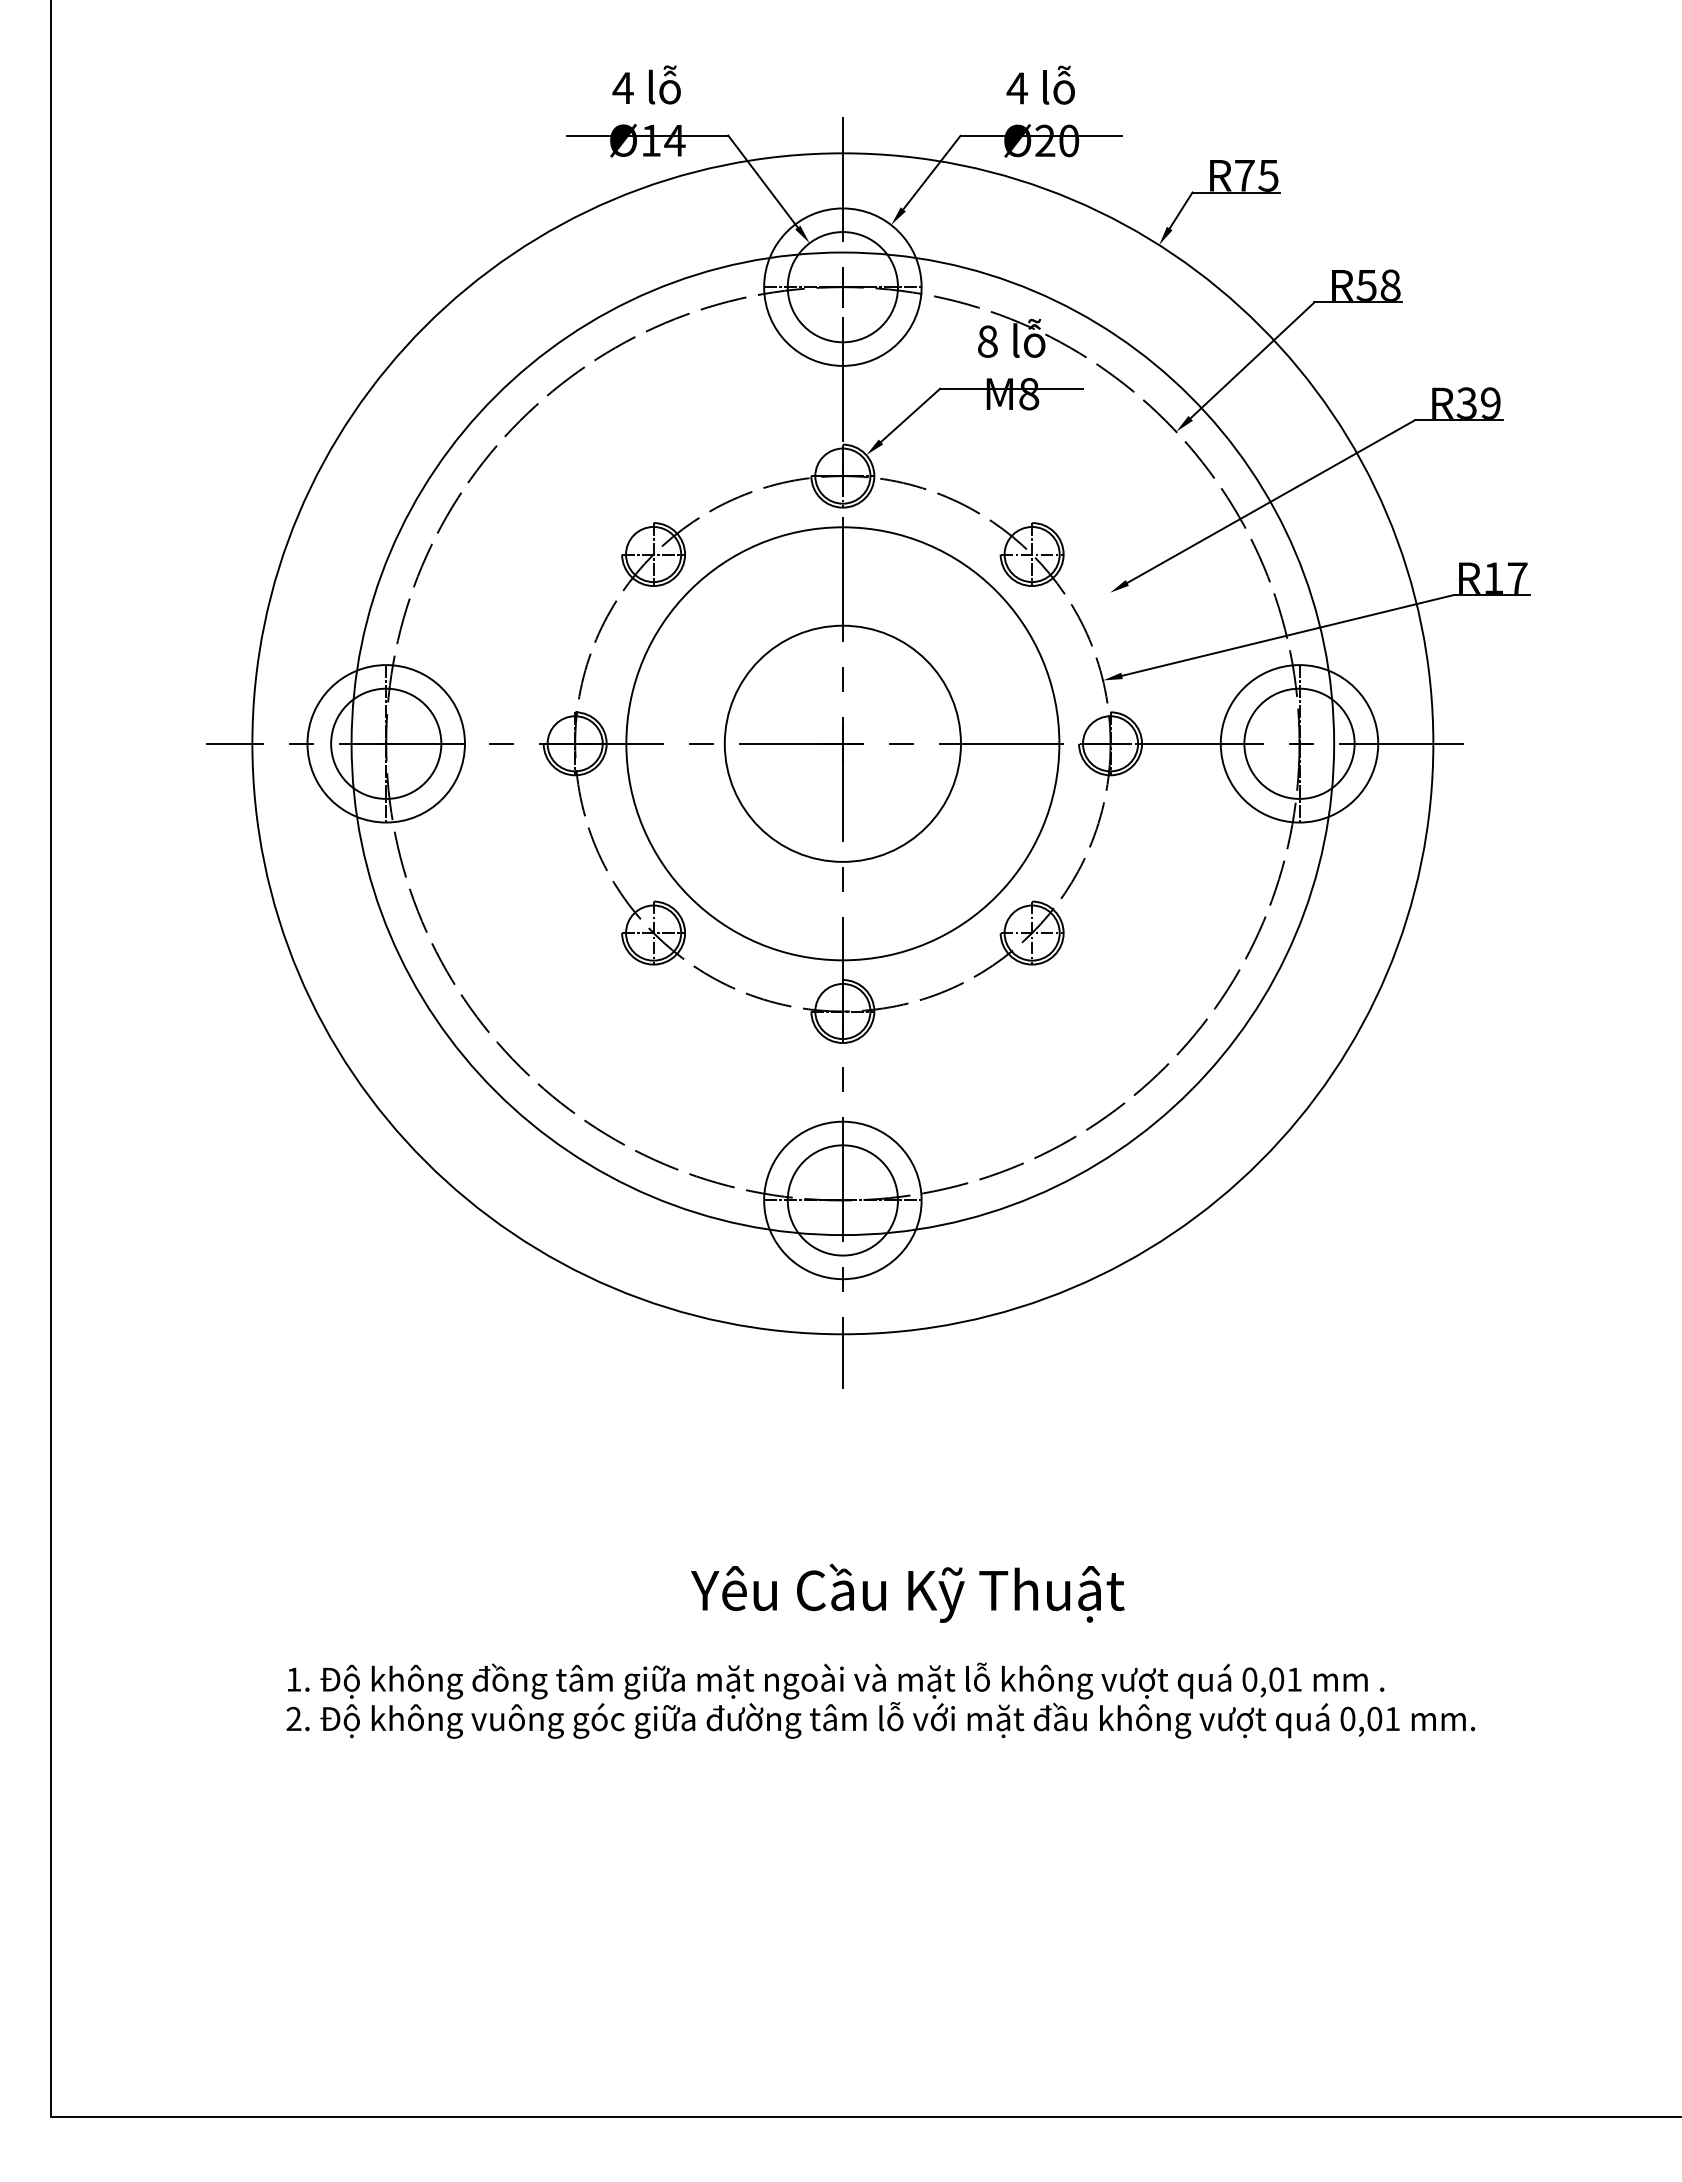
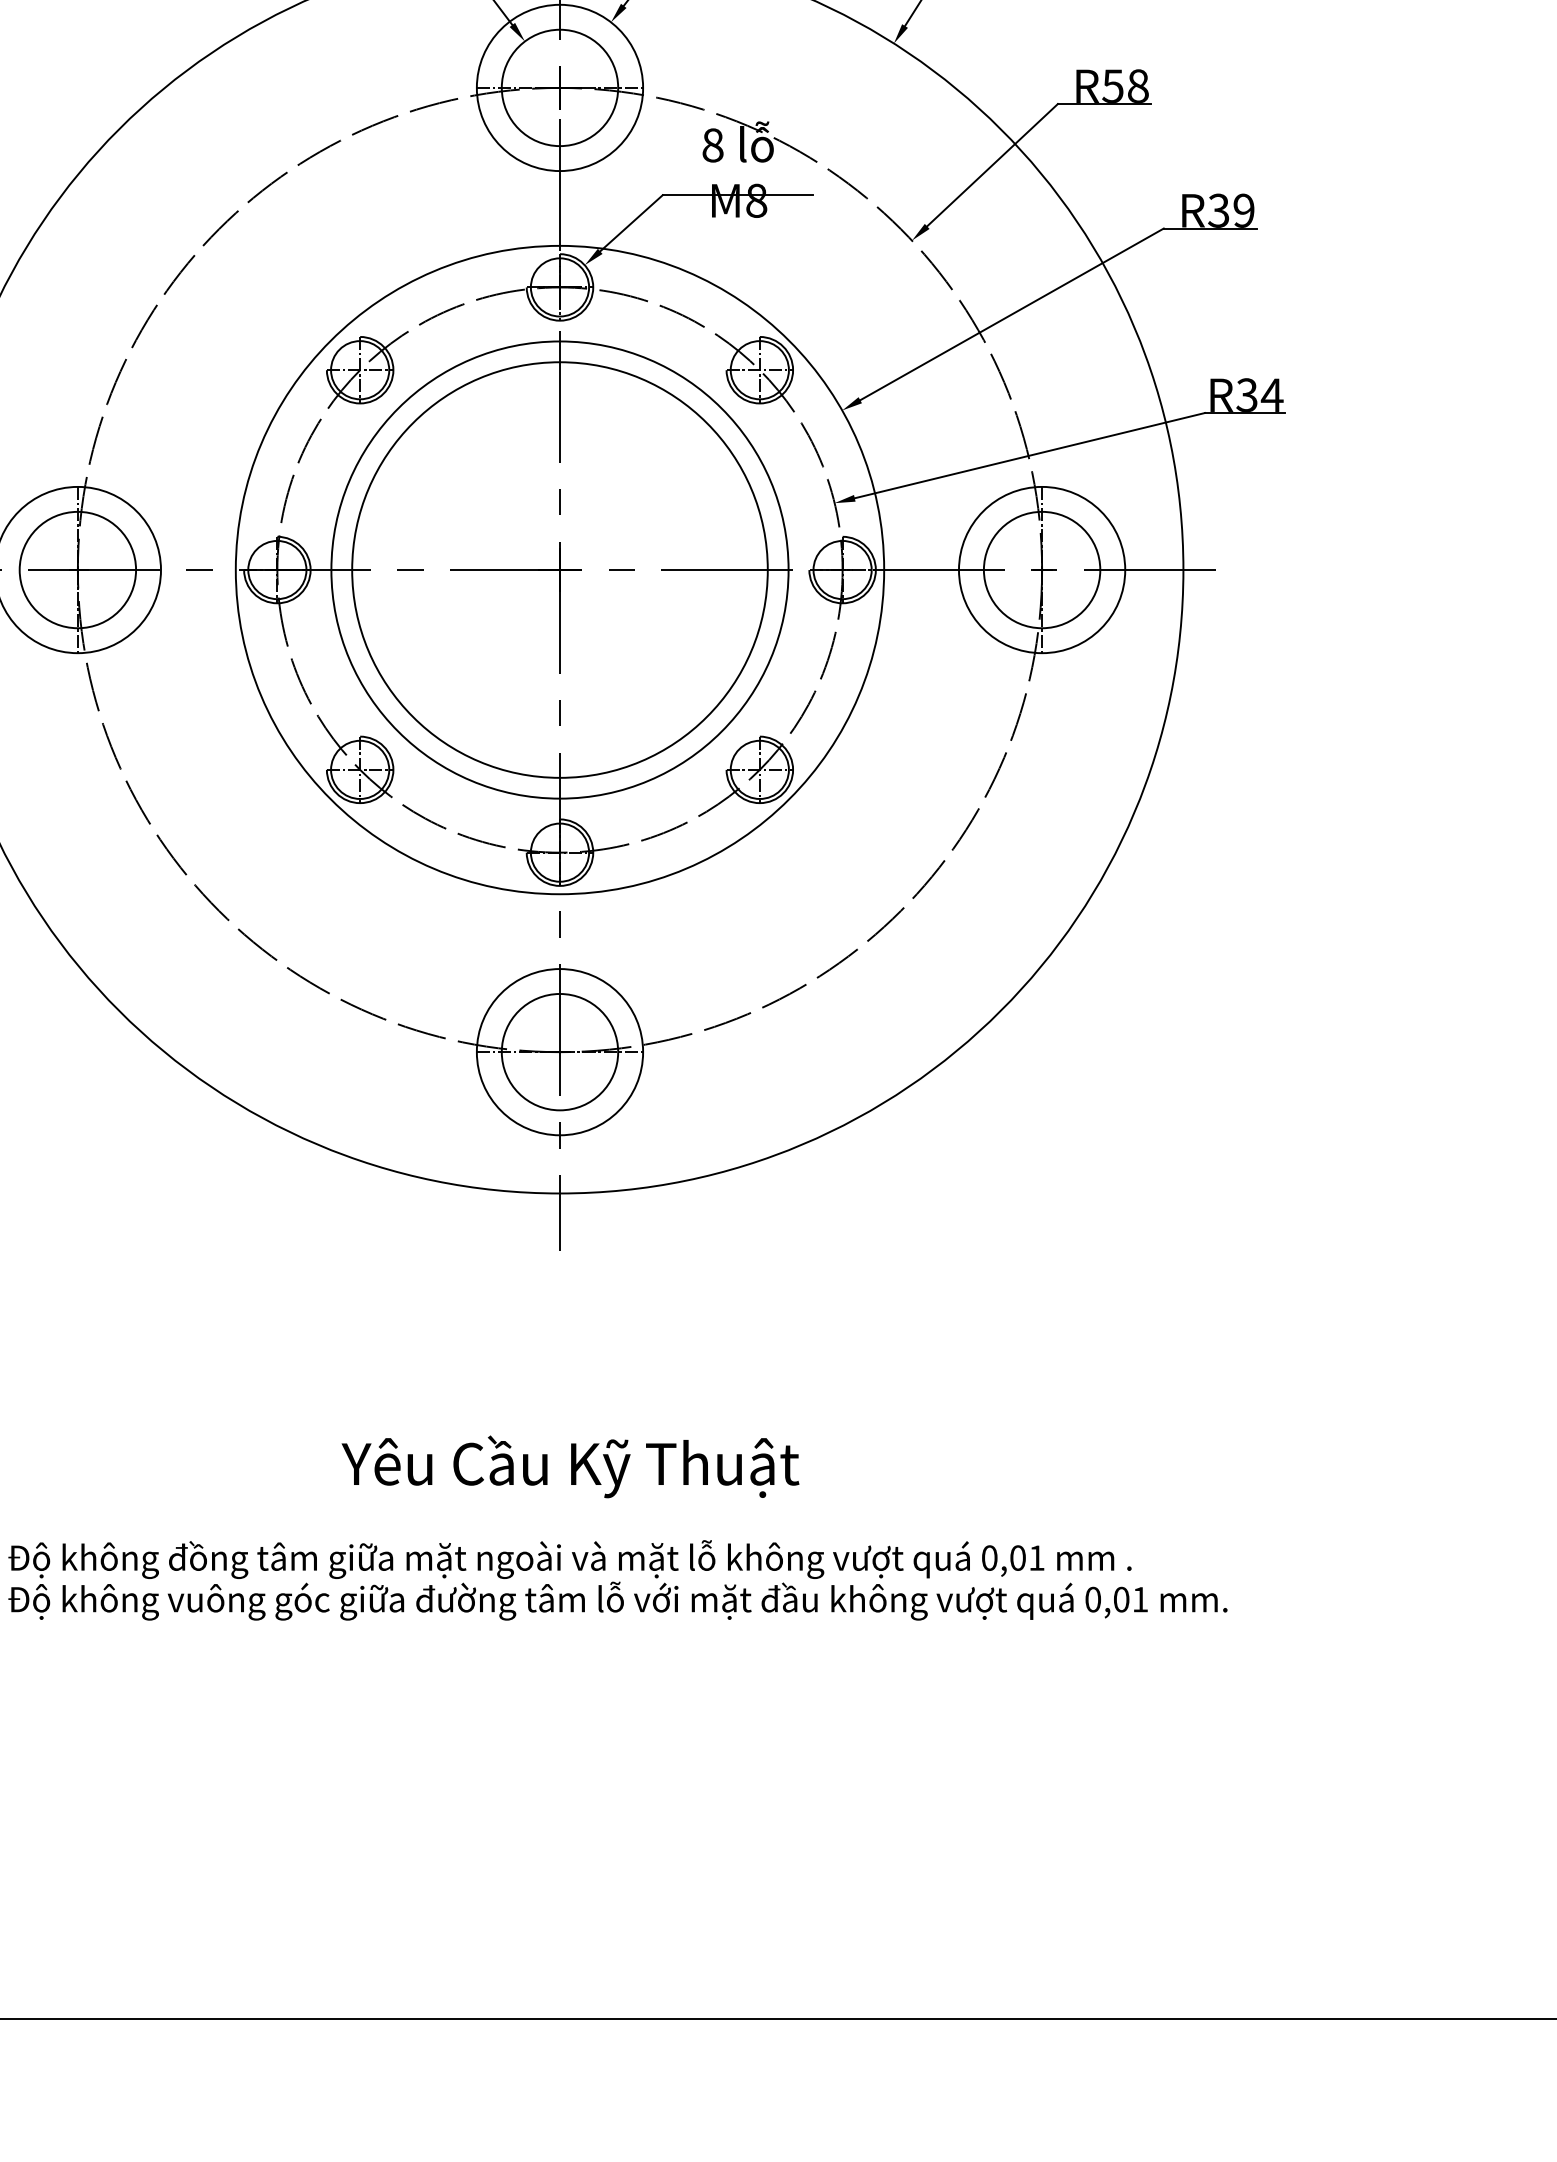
text: (1505, 577) -> (1259, 394), R17 -> R34
circle: (842, 743) -> (559, 569), size x0.62
circle: (842, 743) -> (559, 569), size x1.67
text: (907, 1592) -> (570, 1466), moved

